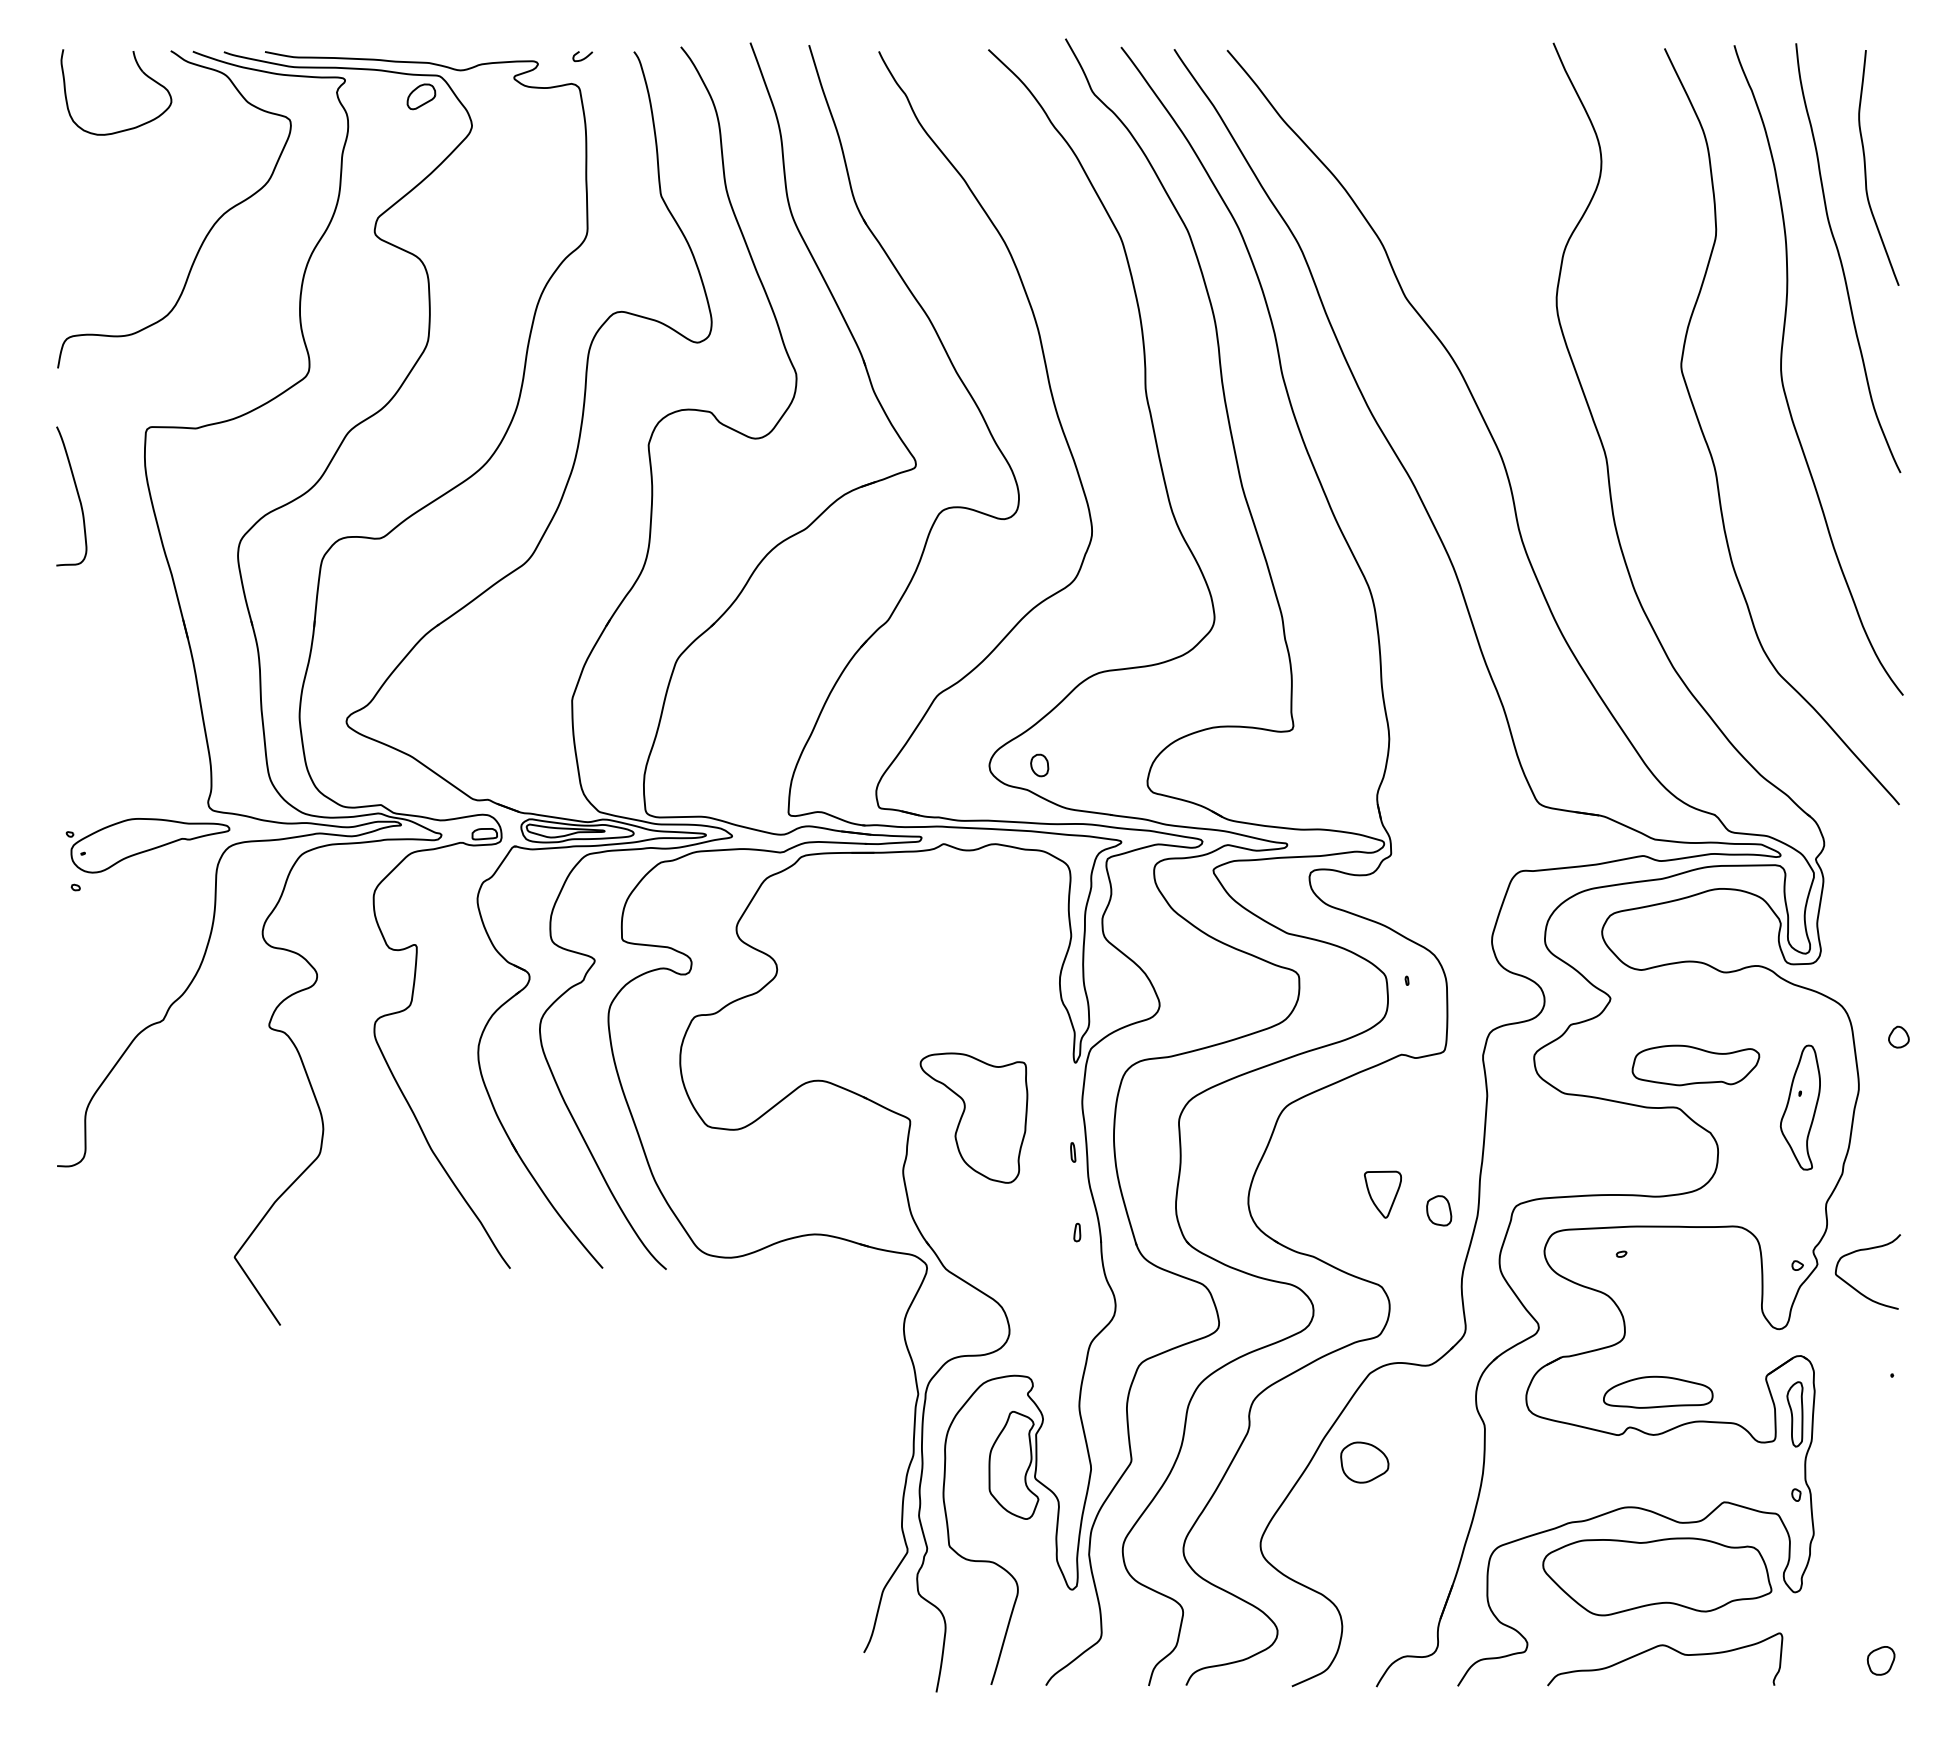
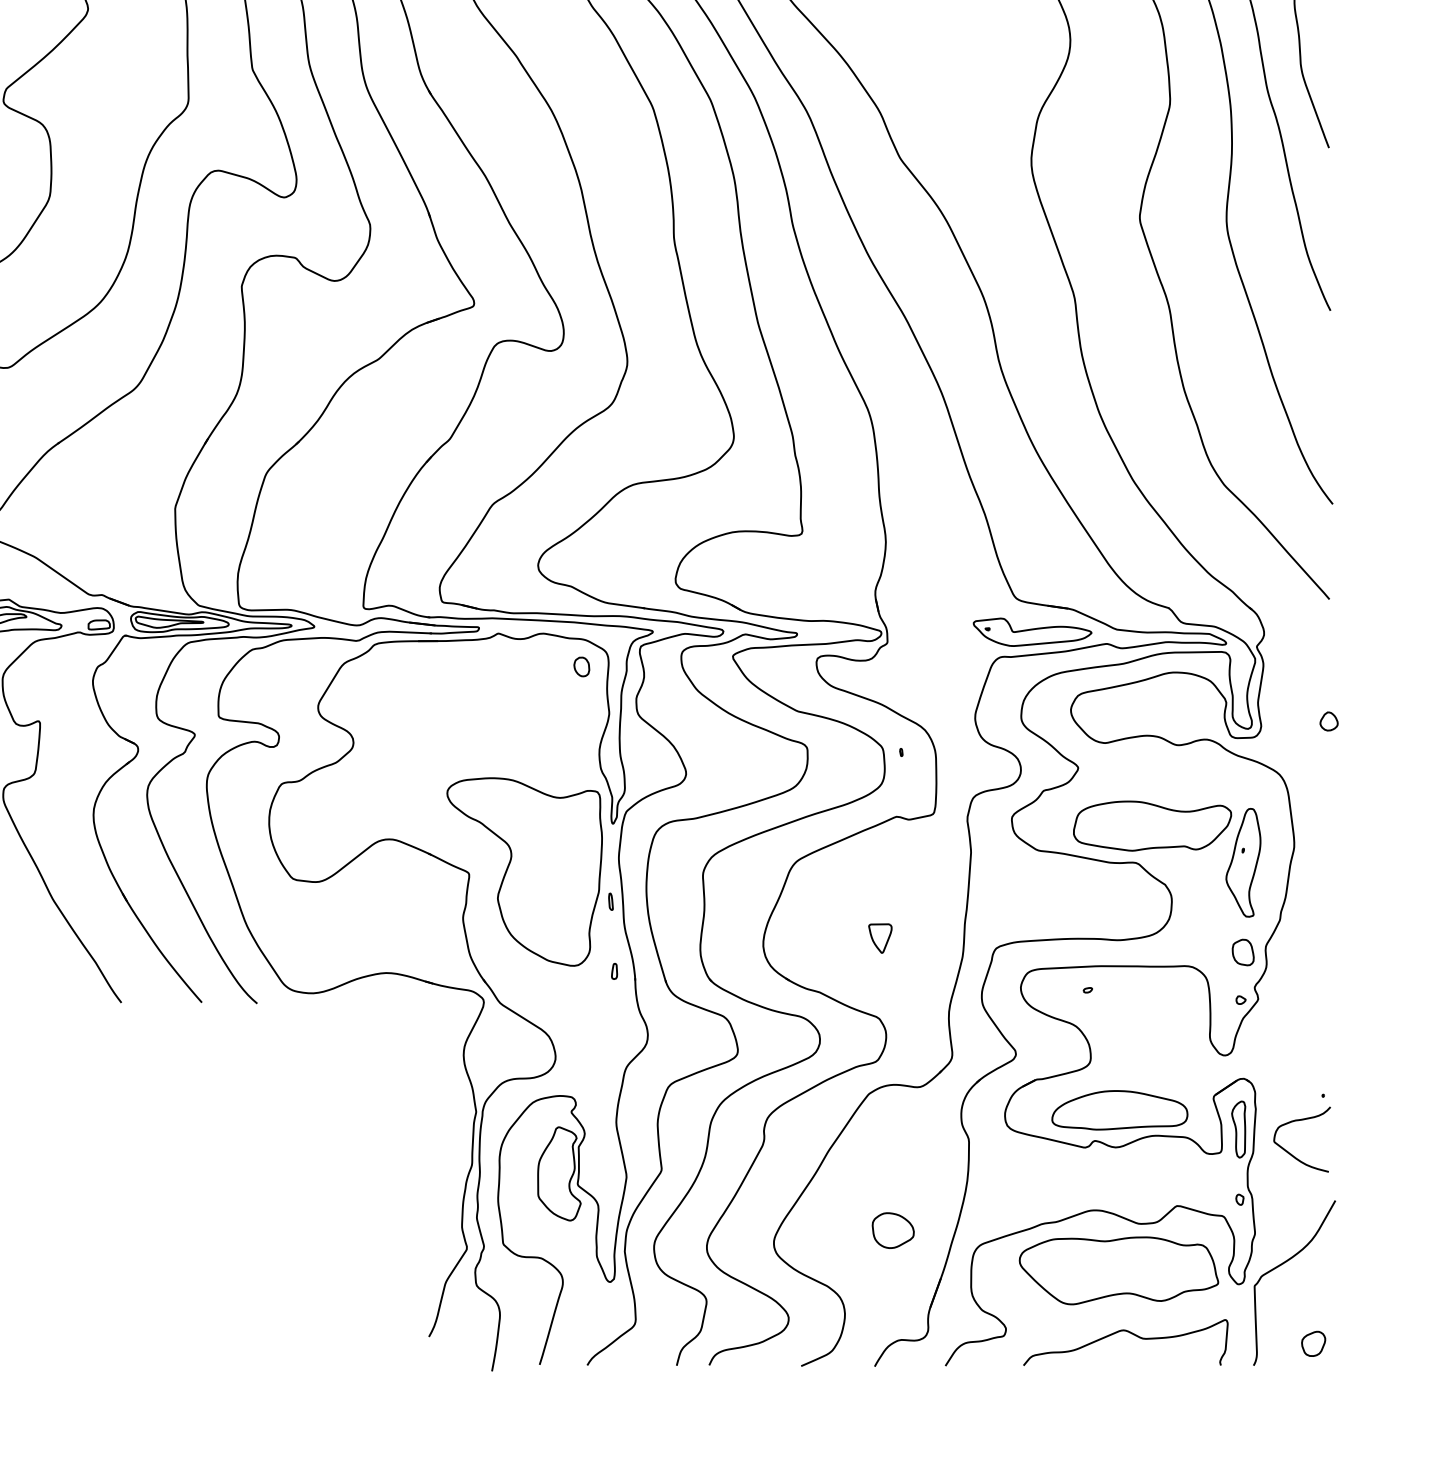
part: (1039, 765) -> (581, 666), moved
part: (1557, 842) -> (1032, 632), added
part: (1898, 1036) -> (1328, 720), moved
part: (1695, 1065) -> (1152, 826), size x1.43
part: (973, 1117) -> (524, 871), size x1.67
part: (1382, 1194) -> (879, 938), size x0.71
part: (1439, 1210) -> (1243, 952), moved
curve: (1853, 1286) -> (1289, 1152), moved
part: (1657, 1392) -> (1119, 1110), size x1.43
part: (1364, 1462) -> (893, 1230), moved
curve: (1846, 1569) -> (1283, 1264), added

